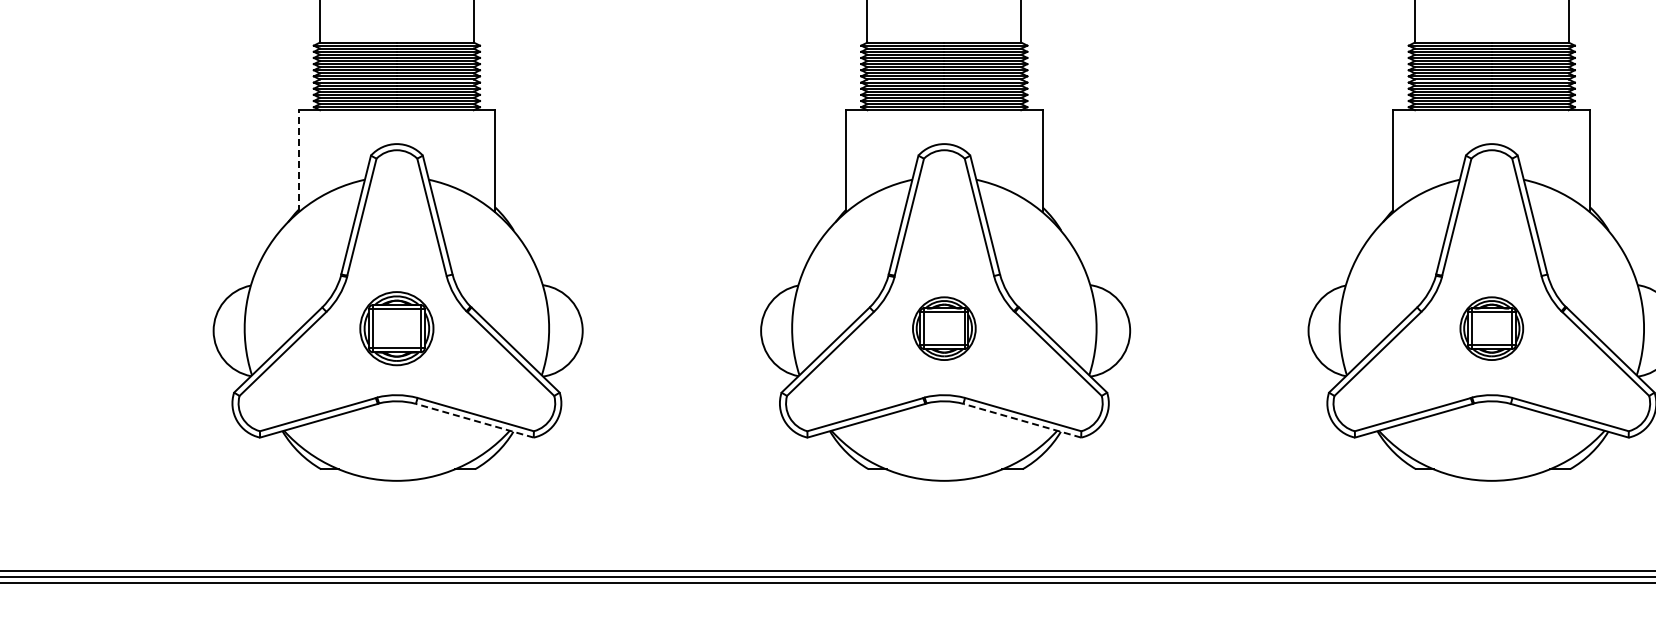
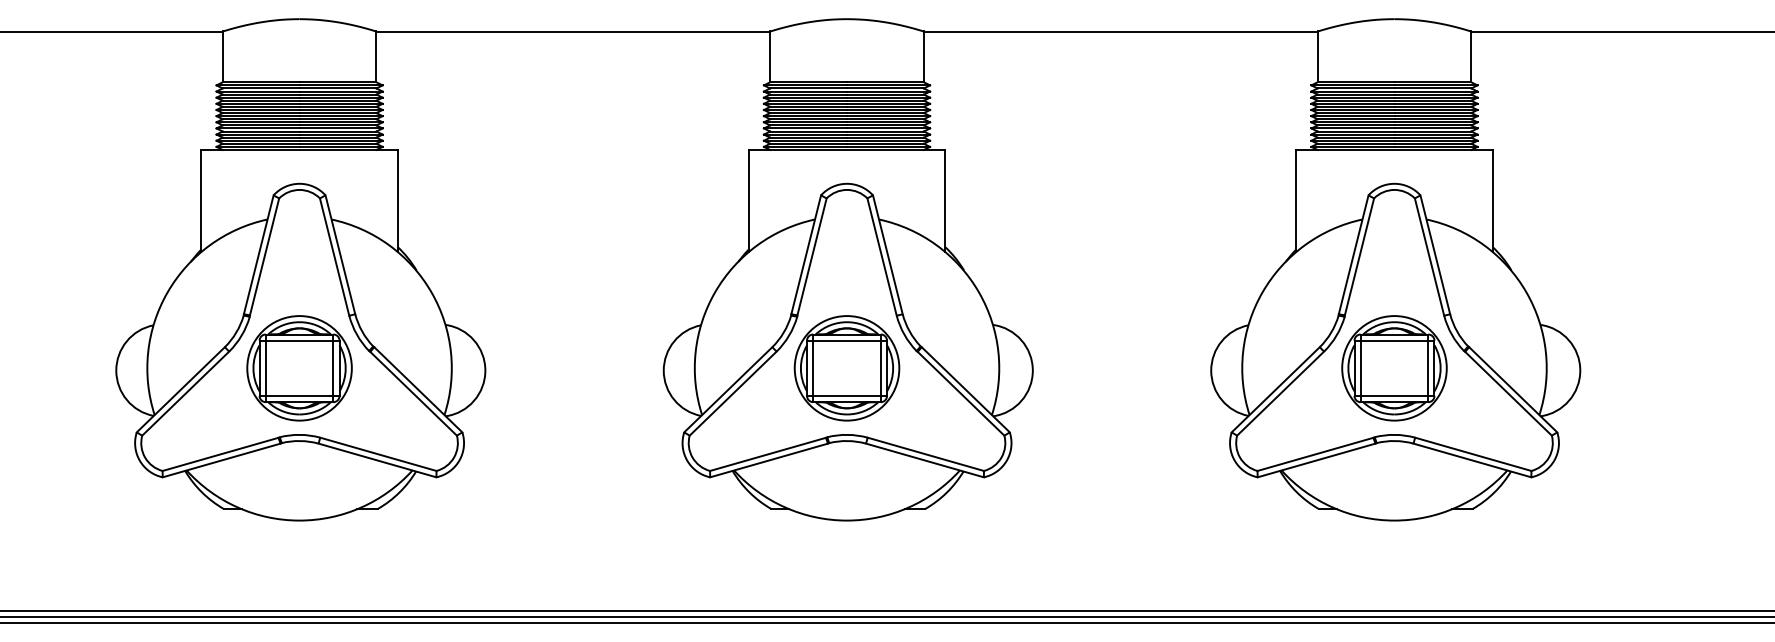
line: (298, 160) -> (201, 200), dashed -> solid
part: (396, 328) -> (299, 368), size x1.43
part: (943, 328) -> (846, 368), size x1.67
part: (1491, 328) -> (1394, 368), size x1.67
line: (474, 420) -> (377, 460), dashed -> solid
line: (1021, 420) -> (924, 460), dashed -> solid

